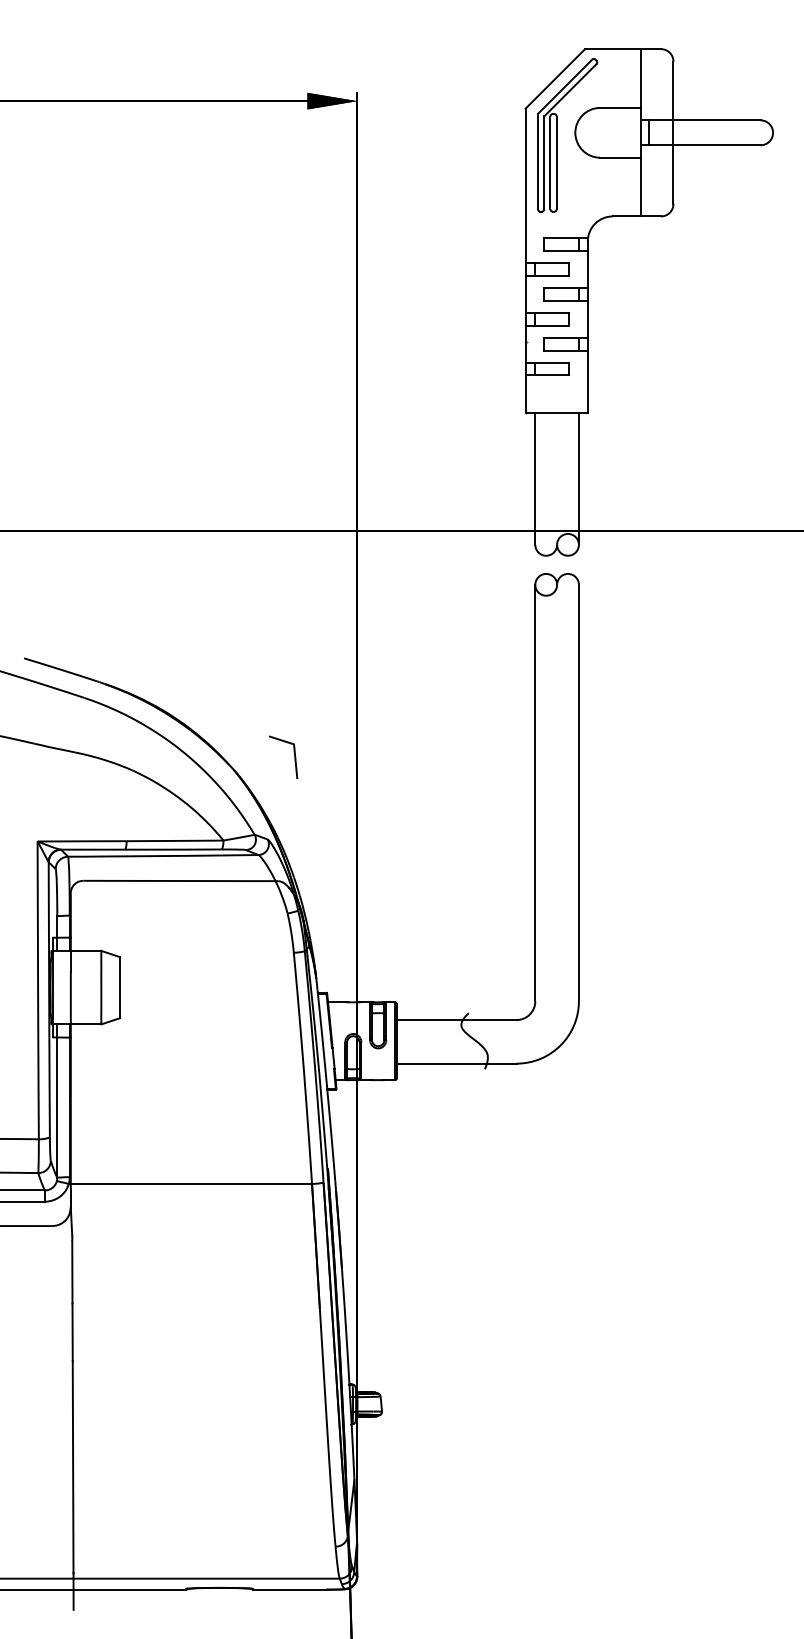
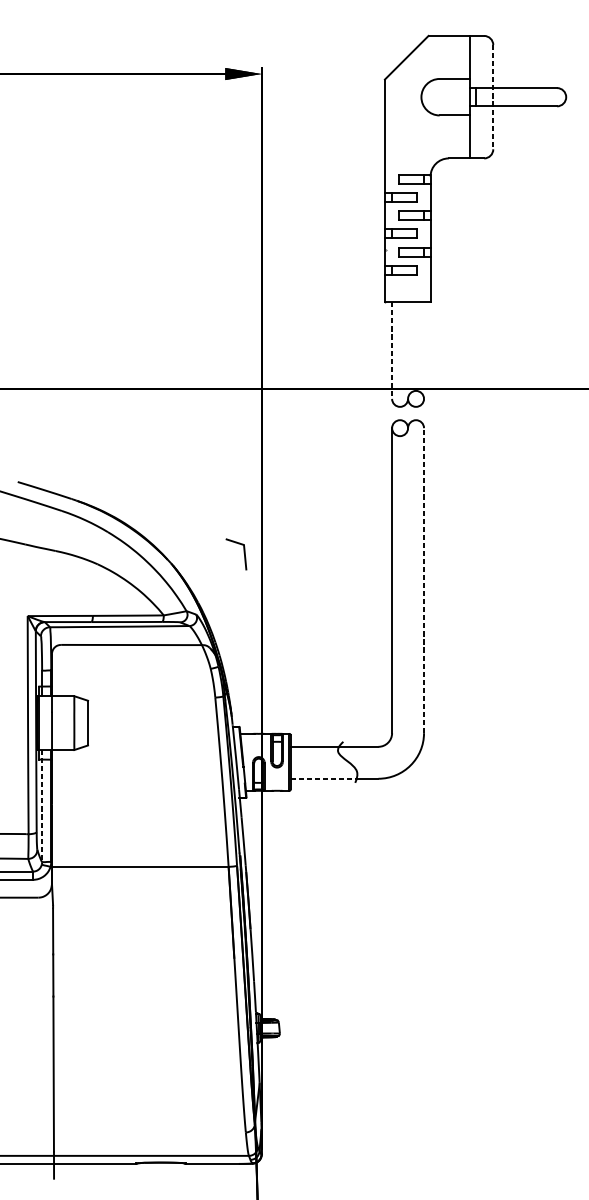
line: (673, 133) -> (493, 97), solid -> dashed
part: (557, 135) -> (408, 99), removed
line: (578, 478) -> (423, 350), removed
line: (535, 479) -> (392, 351), solid -> dashed
line: (293, 752) -> (243, 550), moved
line: (578, 792) -> (423, 580), solid -> dashed
line: (442, 1063) -> (324, 778), solid -> dashed
line: (57, 1101) -> (42, 806), solid -> dashed

